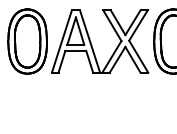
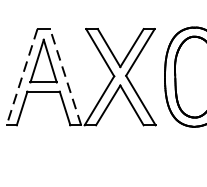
line: (61, 41) -> (21, 77), solid -> dashed
line: (90, 41) -> (66, 77), solid -> dashed

